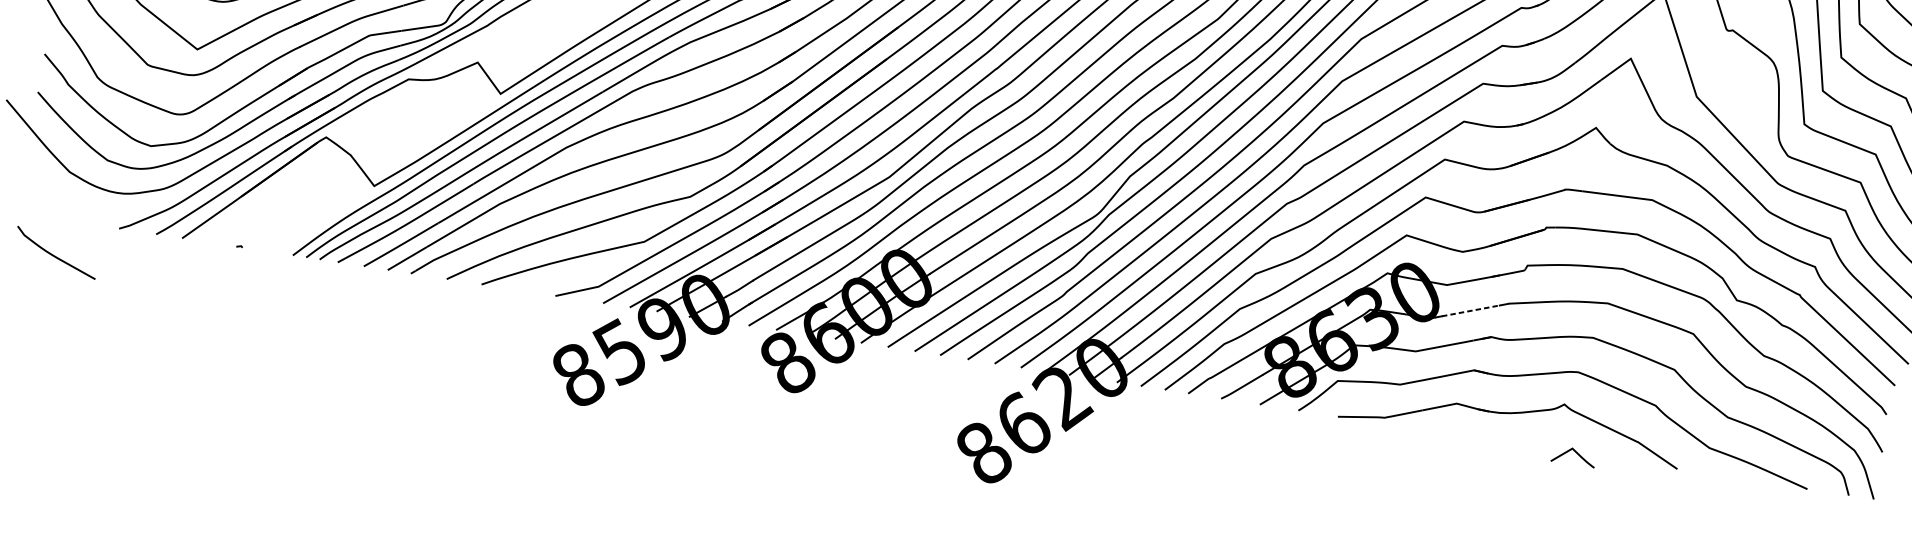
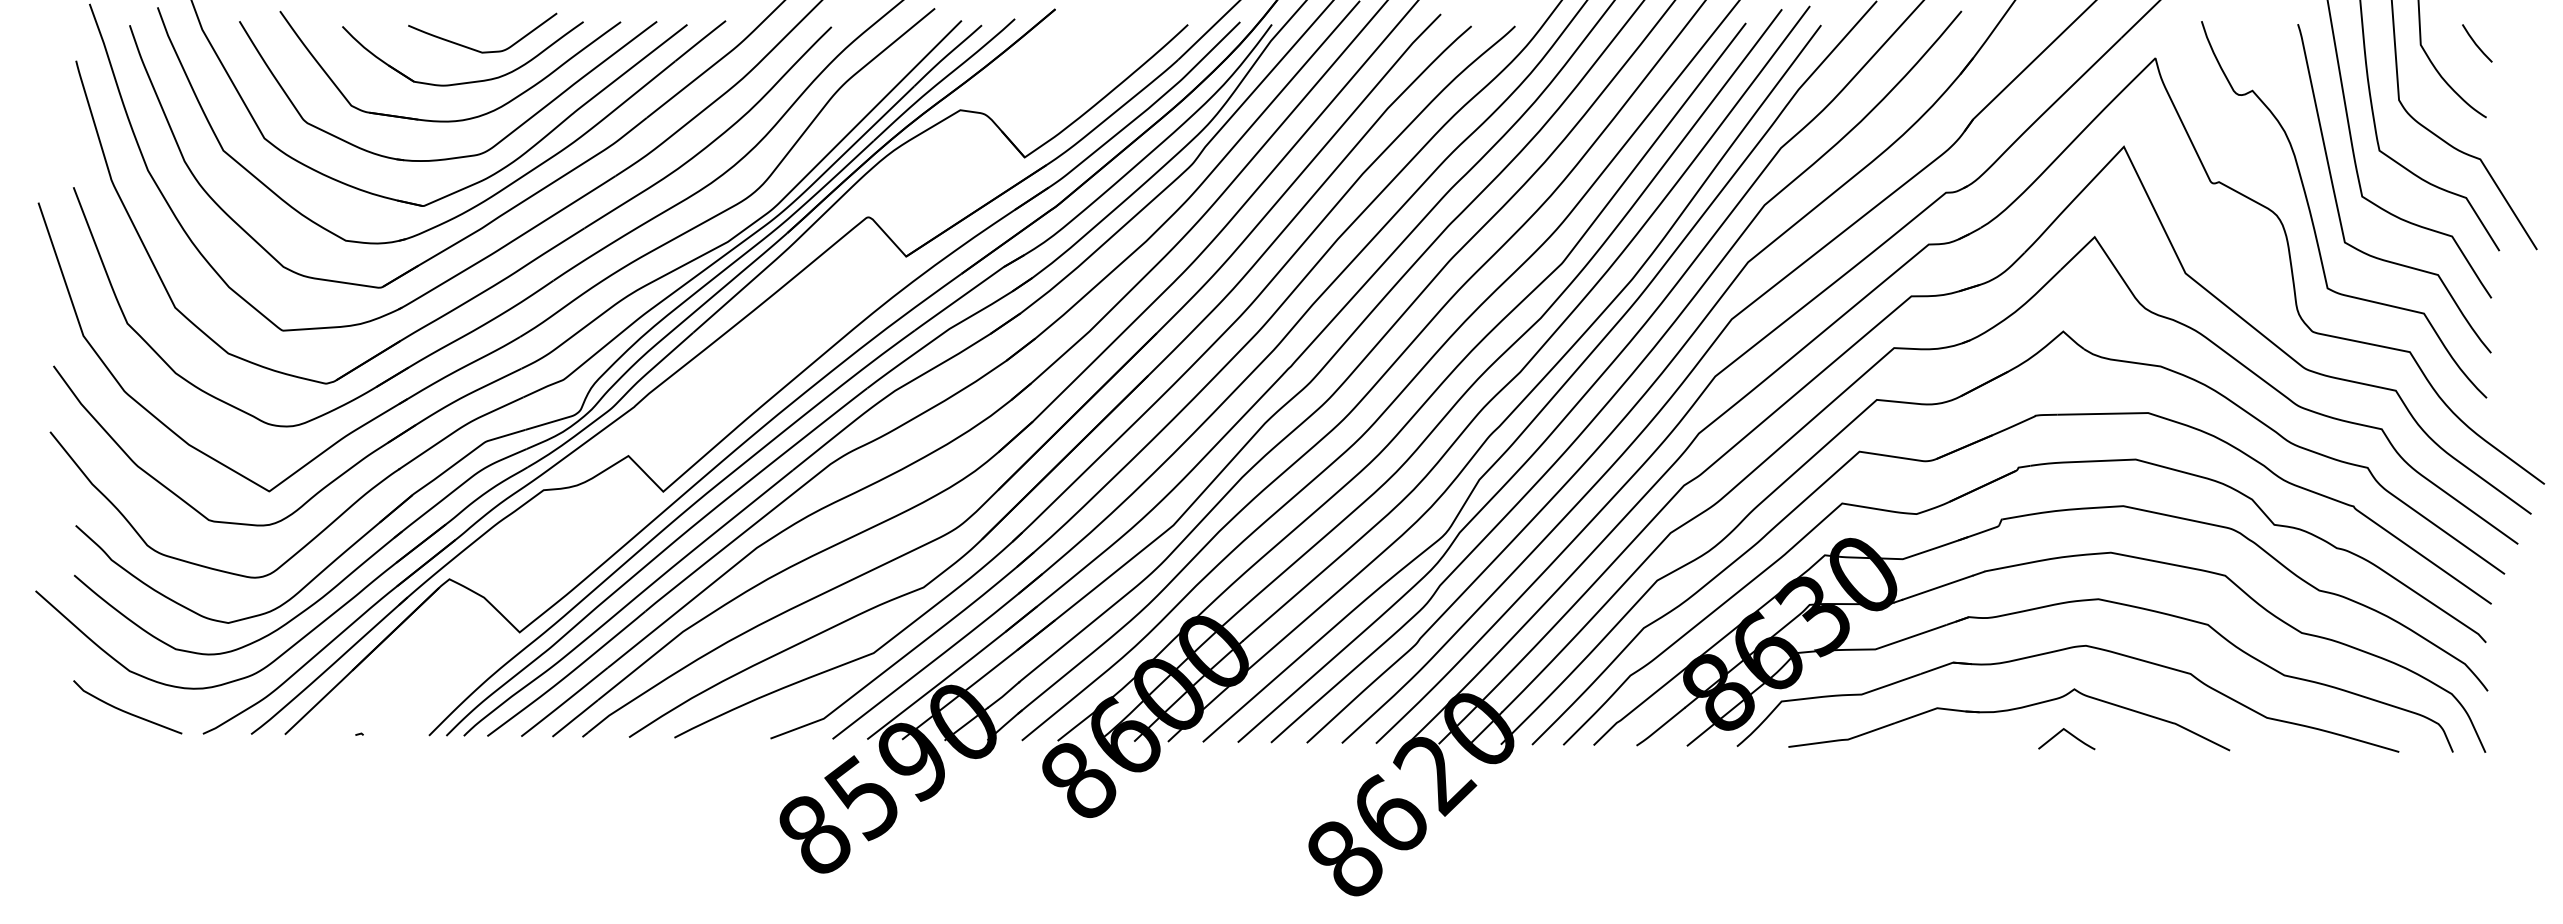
curve: (55, 256) -> (127, 711), moved
line: (1470, 310) -> (1937, 587), dashed -> solid
curve: (1576, 453) -> (2069, 734), moved

